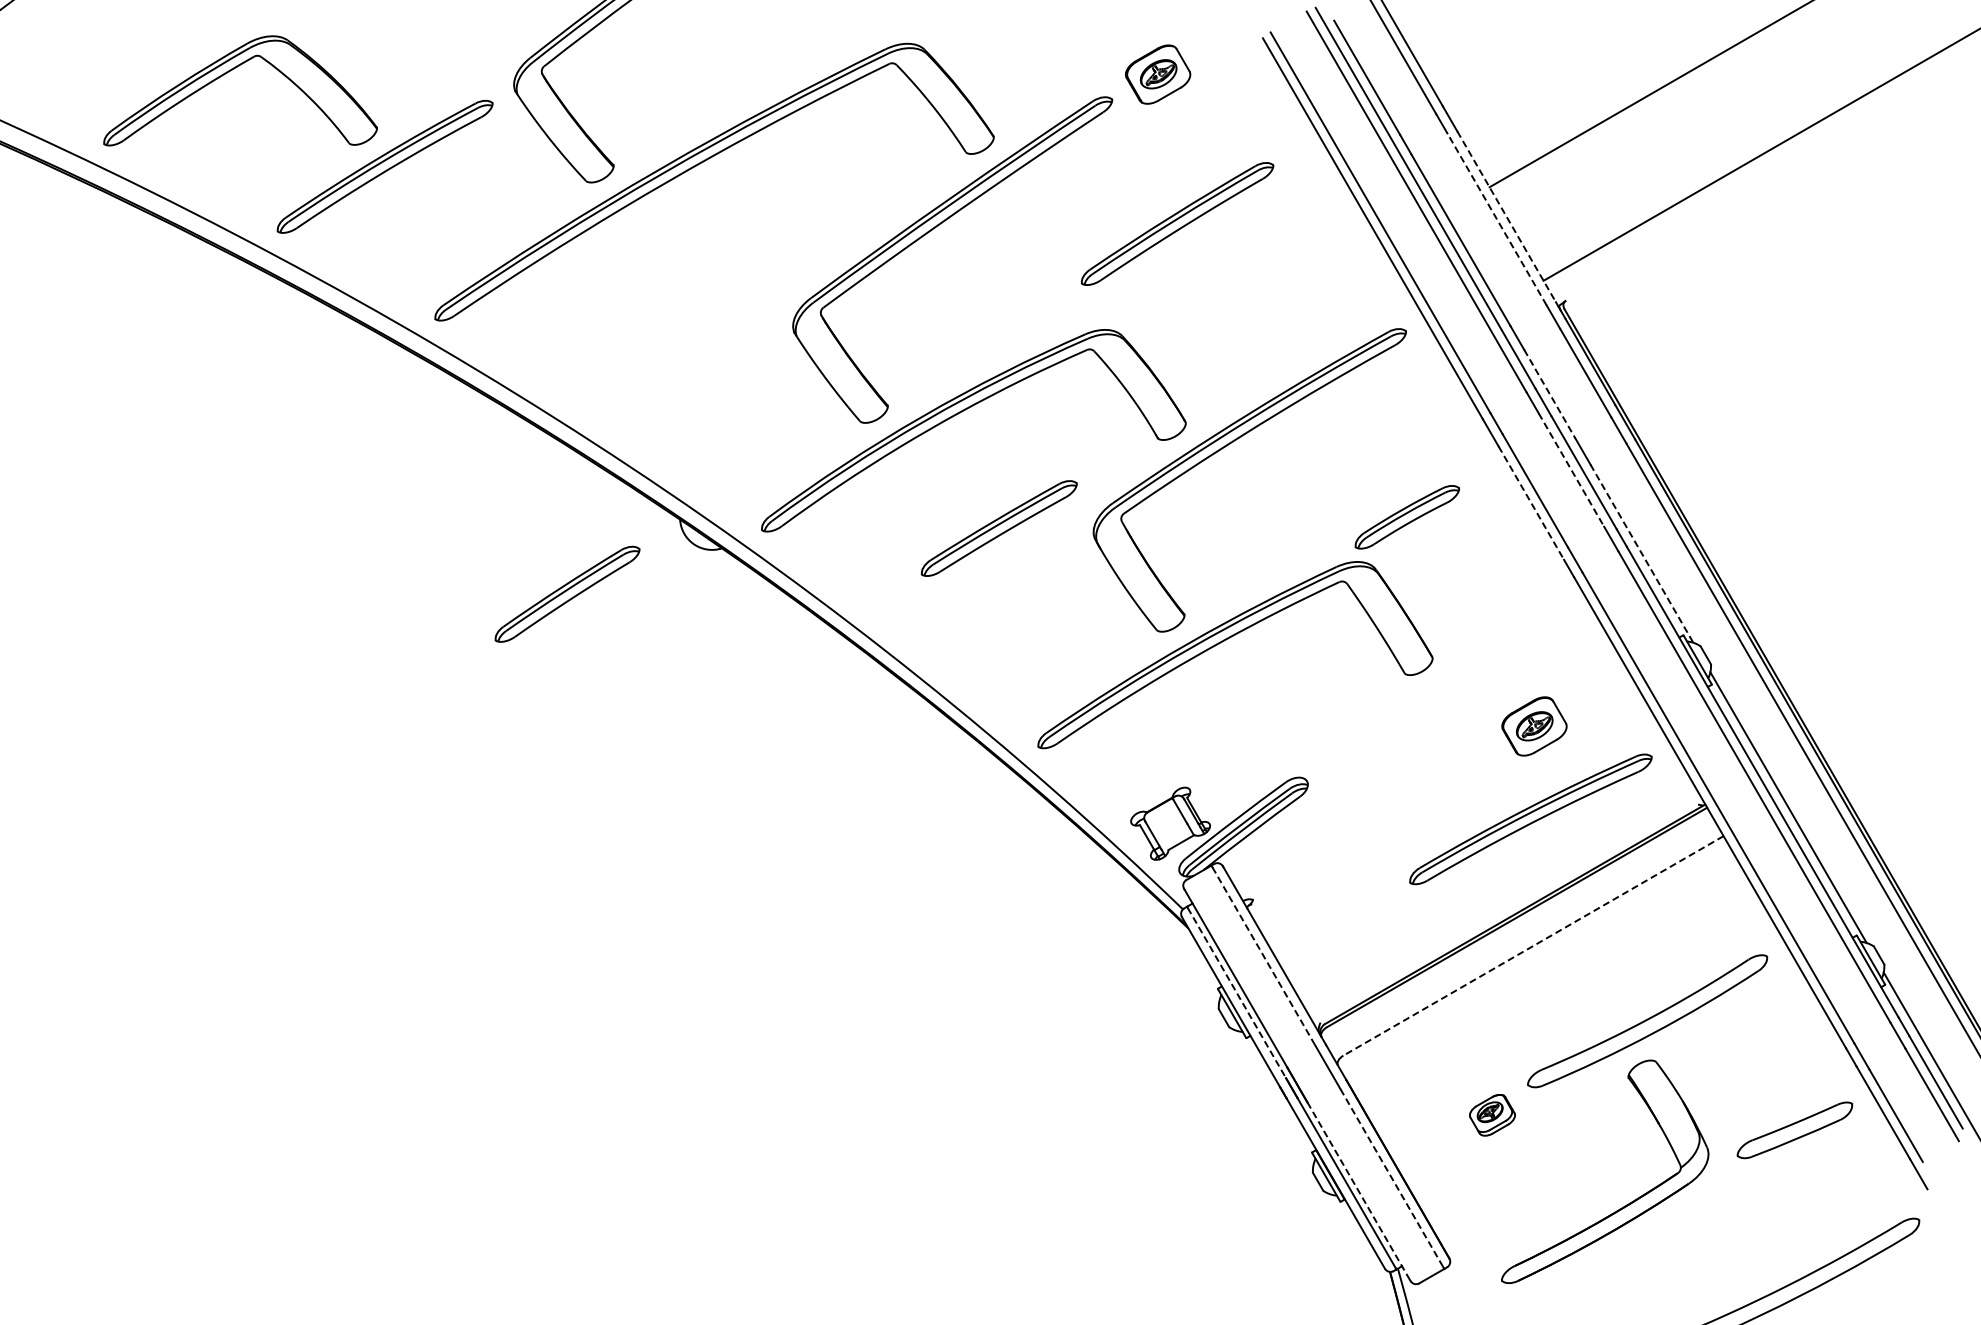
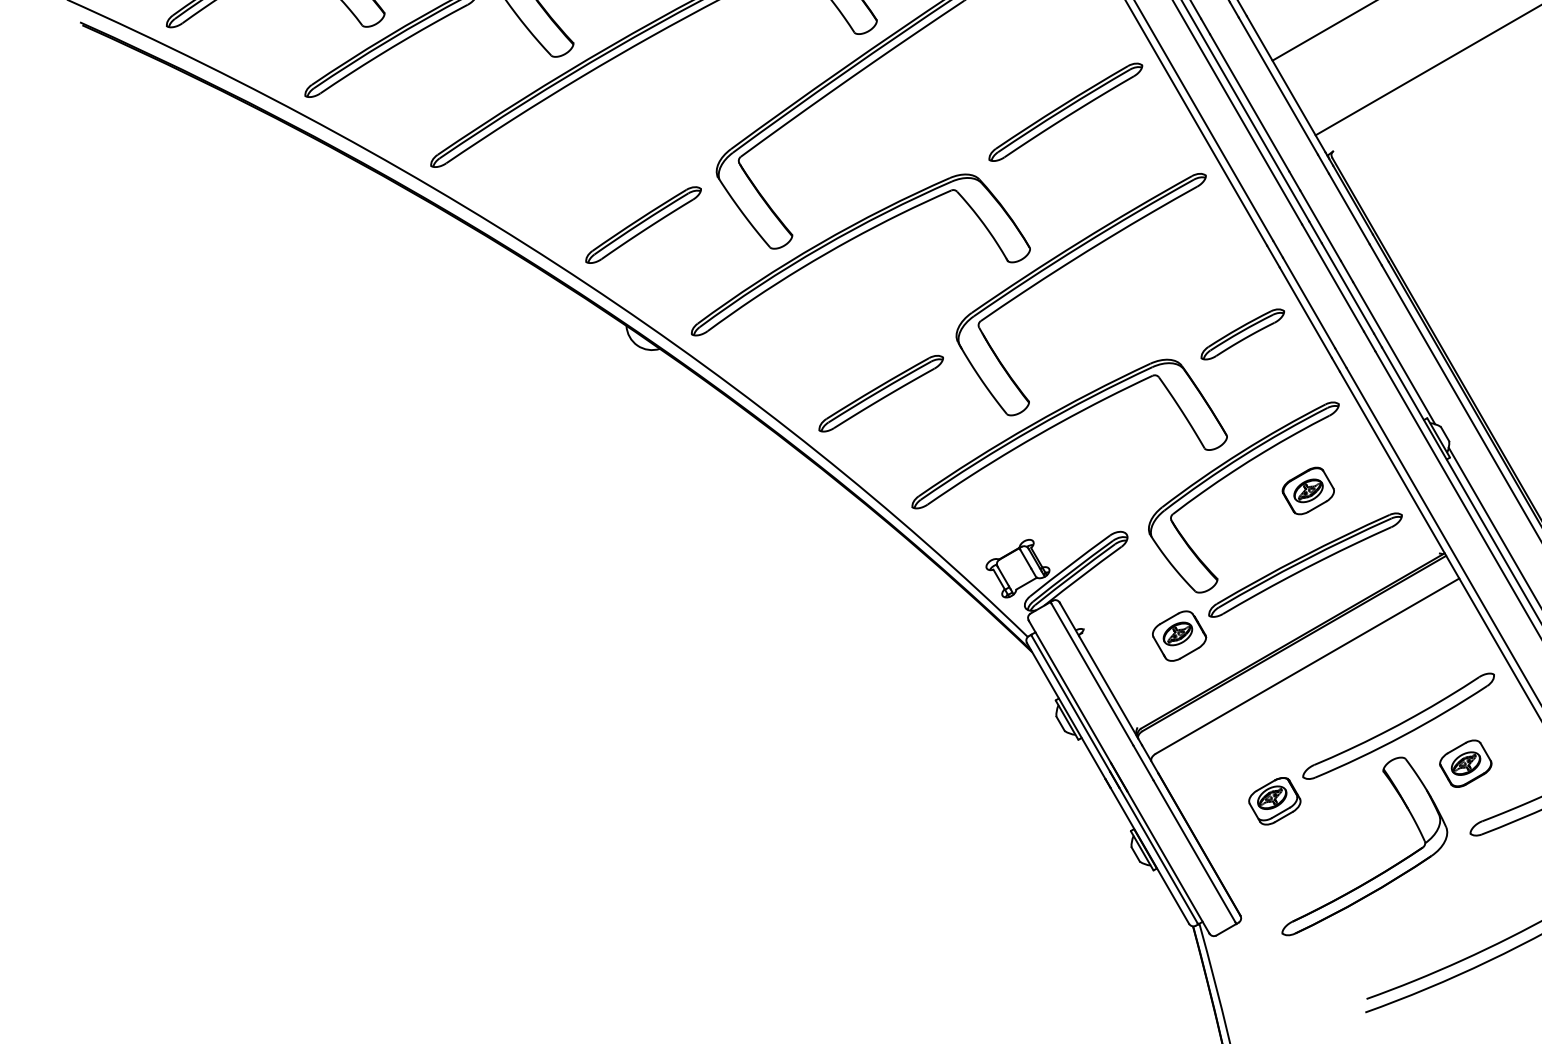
line: (1506, 216) -> (1286, 84), dashed -> solid
line: (1496, 218) -> (1278, 85), dashed -> solid
part: (1177, 223) -> (1065, 111), moved
line: (1550, 394) -> (1321, 226), dashed -> solid
line: (1571, 470) -> (1337, 286), dashed -> solid
line: (1531, 503) -> (1305, 313), dashed -> solid
part: (1407, 517) -> (1242, 334), moved
part: (998, 528) -> (880, 393), moved
line: (1641, 553) -> (1393, 352), dashed -> solid
part: (567, 593) -> (643, 224), moved
part: (1437, 705) -> (1230, 474), added
part: (1372, 908) -> (1179, 636), added
line: (1533, 945) -> (1307, 665), dashed -> solid
line: (1263, 956) -> (1092, 674), dashed -> solid
line: (1237, 993) -> (1071, 704), dashed -> solid
part: (1731, 1068) -> (1465, 763), added
part: (1492, 1115) -> (1274, 801), size x1.43
line: (1391, 1178) -> (1194, 851), dashed -> solid
line: (1358, 1191) -> (1167, 862), dashed -> solid

